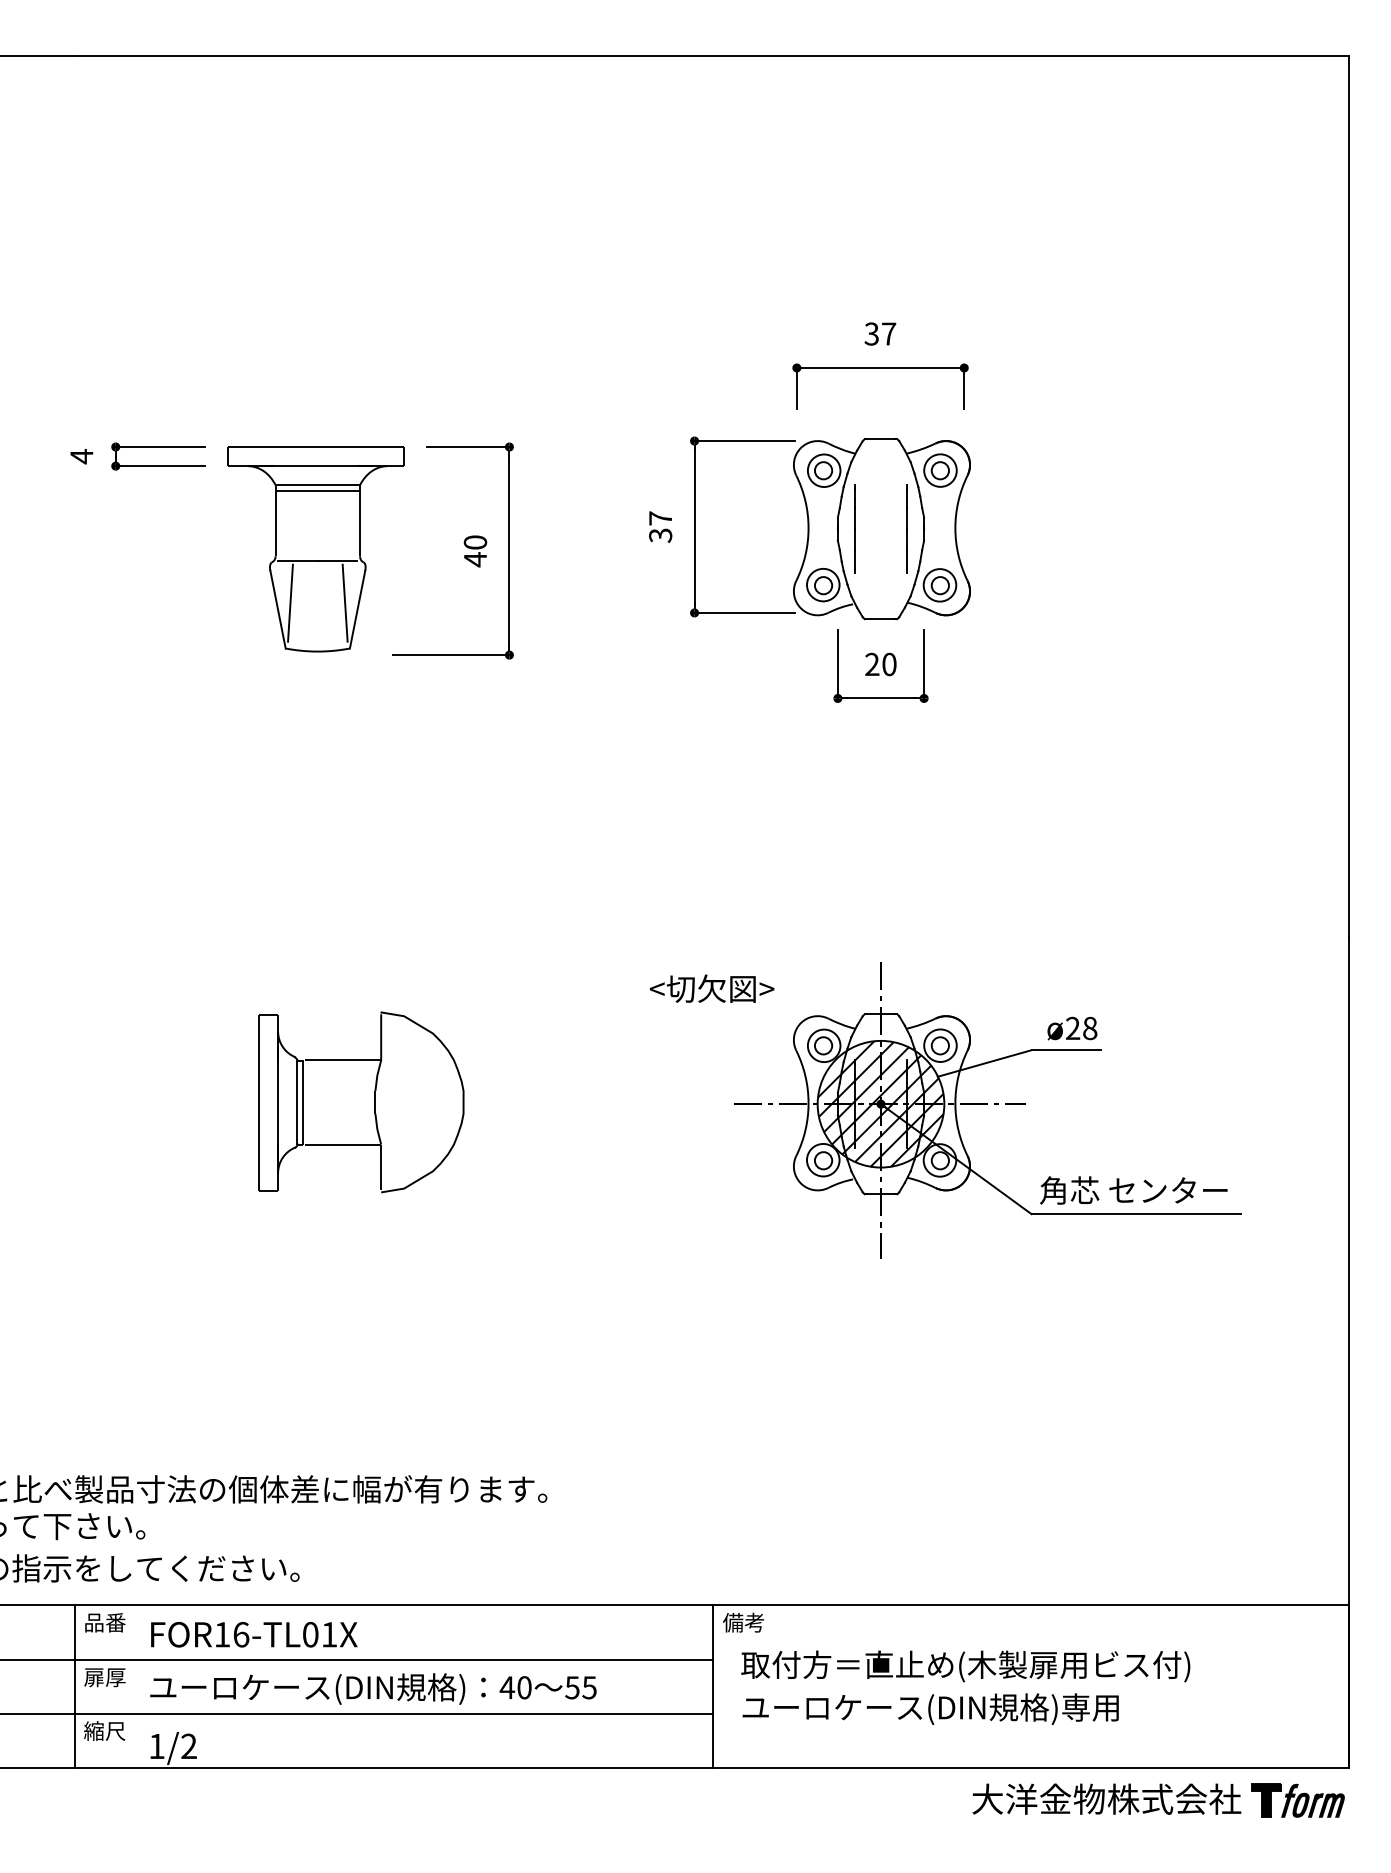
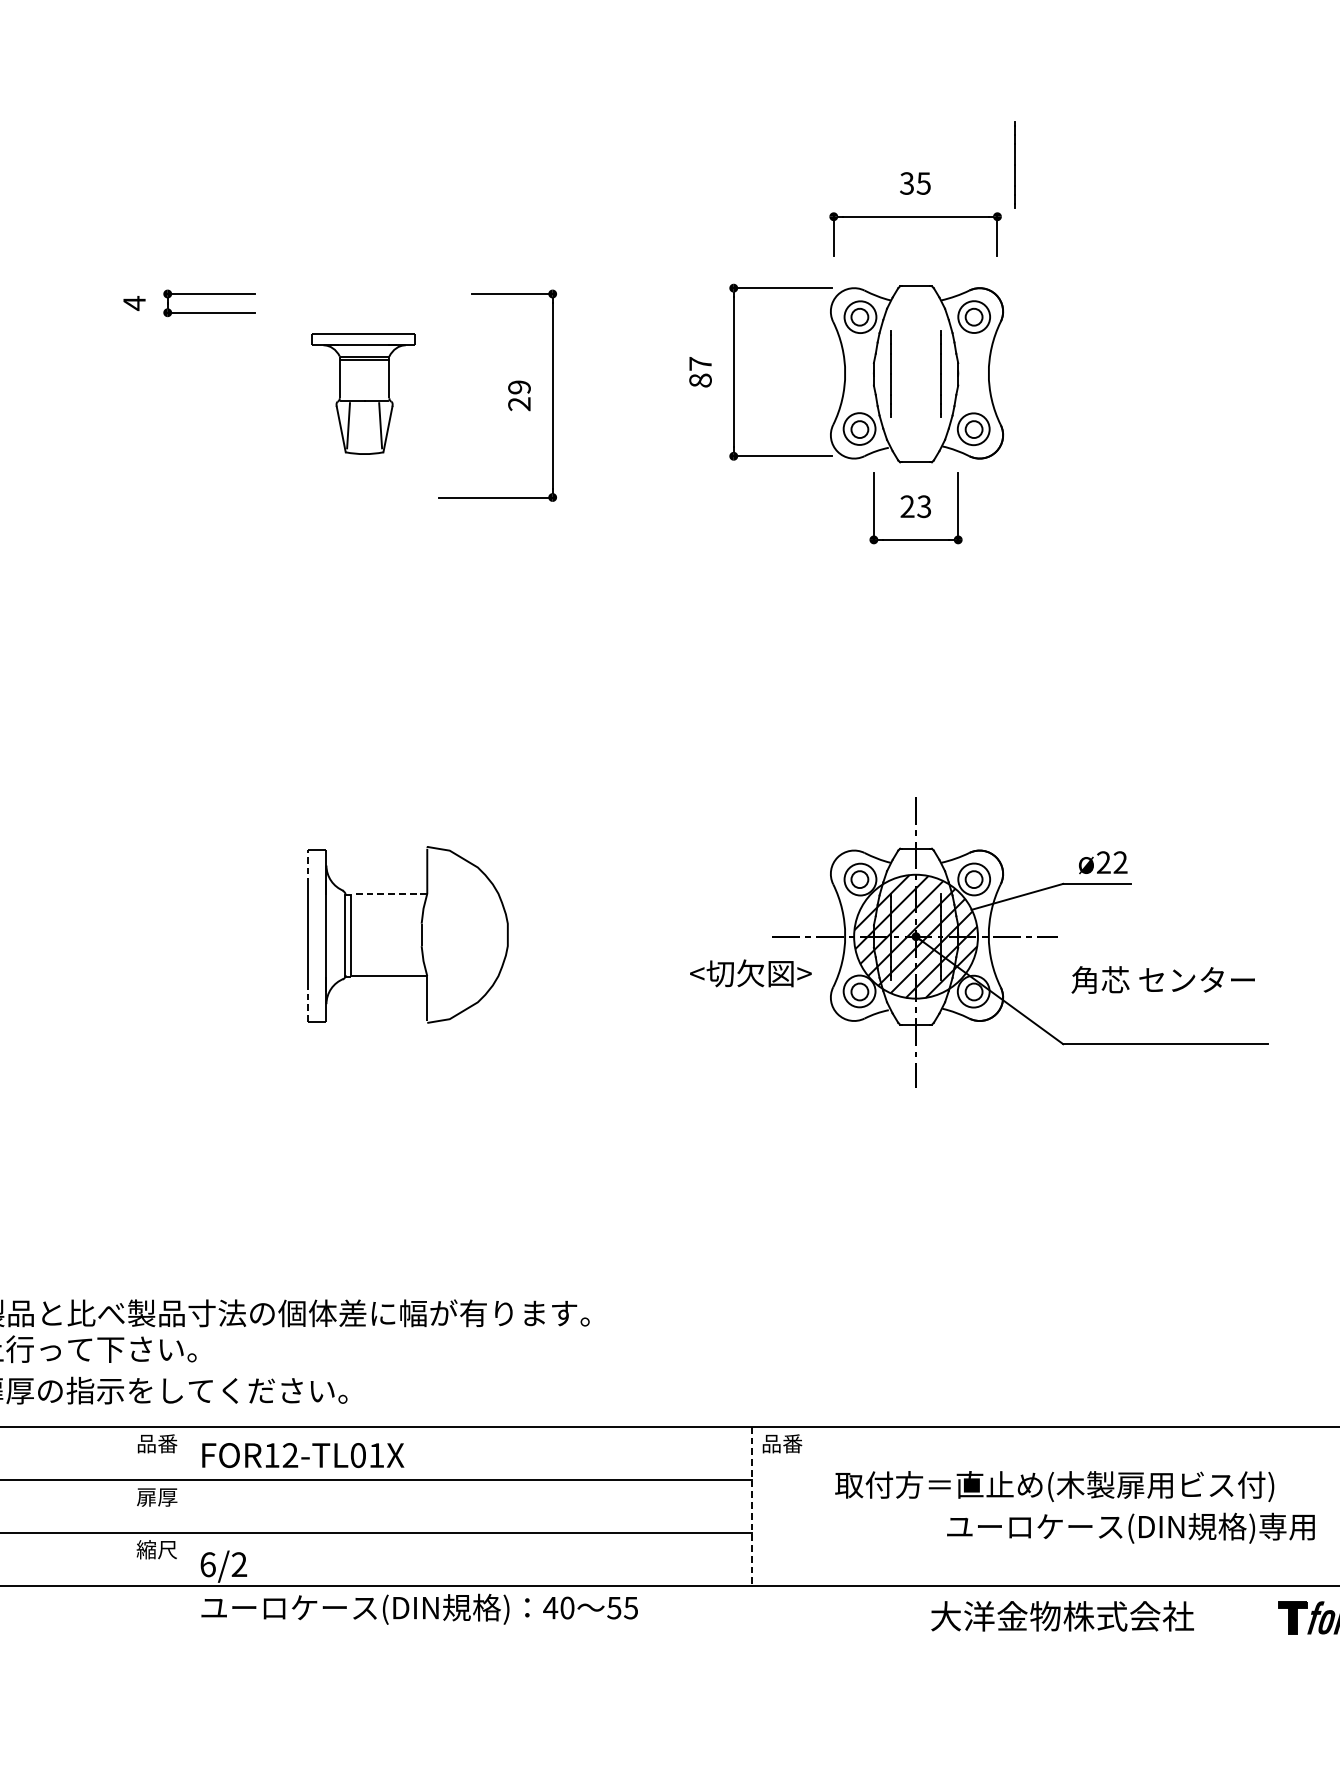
line: (981, 314) -> (1014, 164), added
text: (888, 333) -> (923, 183), 37 -> 35
text: (660, 535) -> (700, 380), 37 -> 87
part: (315, 549) -> (363, 394), size x0.6
text: (475, 551) -> (519, 396), 40 -> 29
text: (889, 664) -> (924, 506), 20 -> 23
text: (712, 988) -> (751, 973), moved
text: (1090, 1028) -> (1120, 862), ø28 -> ø22
line: (258, 1032) -> (307, 866), solid -> dashed
line: (342, 1060) -> (389, 893), solid -> dashed
line: (258, 1172) -> (307, 1003), solid -> dashed
text: (1133, 1190) -> (1162, 979), moved
text: (743, 1622) -> (781, 1443), 備考 -> 品番
text: (241, 1634) -> (290, 1455), FOR16-TL01X -> FOR12-TL01X
text: (965, 1666) -> (1054, 1486), moved
line: (75, 1686) -> (128, 1506), removed
line: (713, 1687) -> (752, 1507), solid -> dashed
text: (373, 1688) -> (419, 1608), moved
text: (930, 1708) -> (1130, 1527), moved
text: (156, 1746) -> (207, 1564), 1/2 -> 6/2
text: (1106, 1798) -> (1062, 1615), moved

